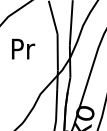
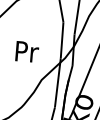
text: (23, 48) -> (27, 51), moved

